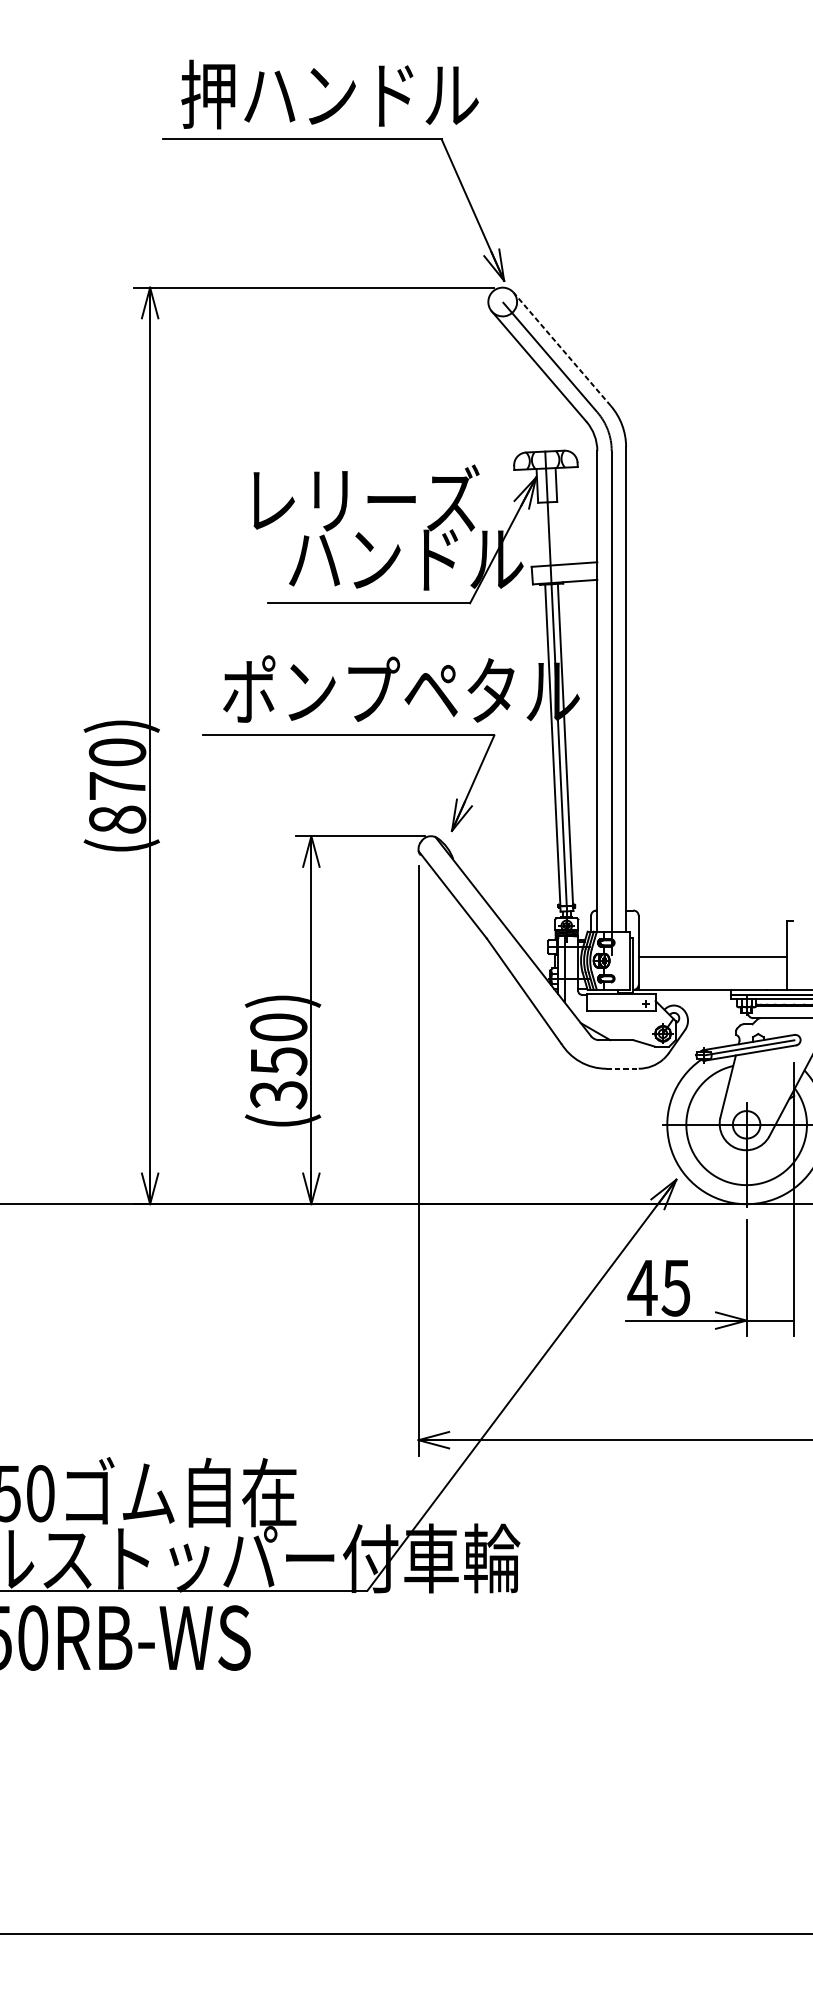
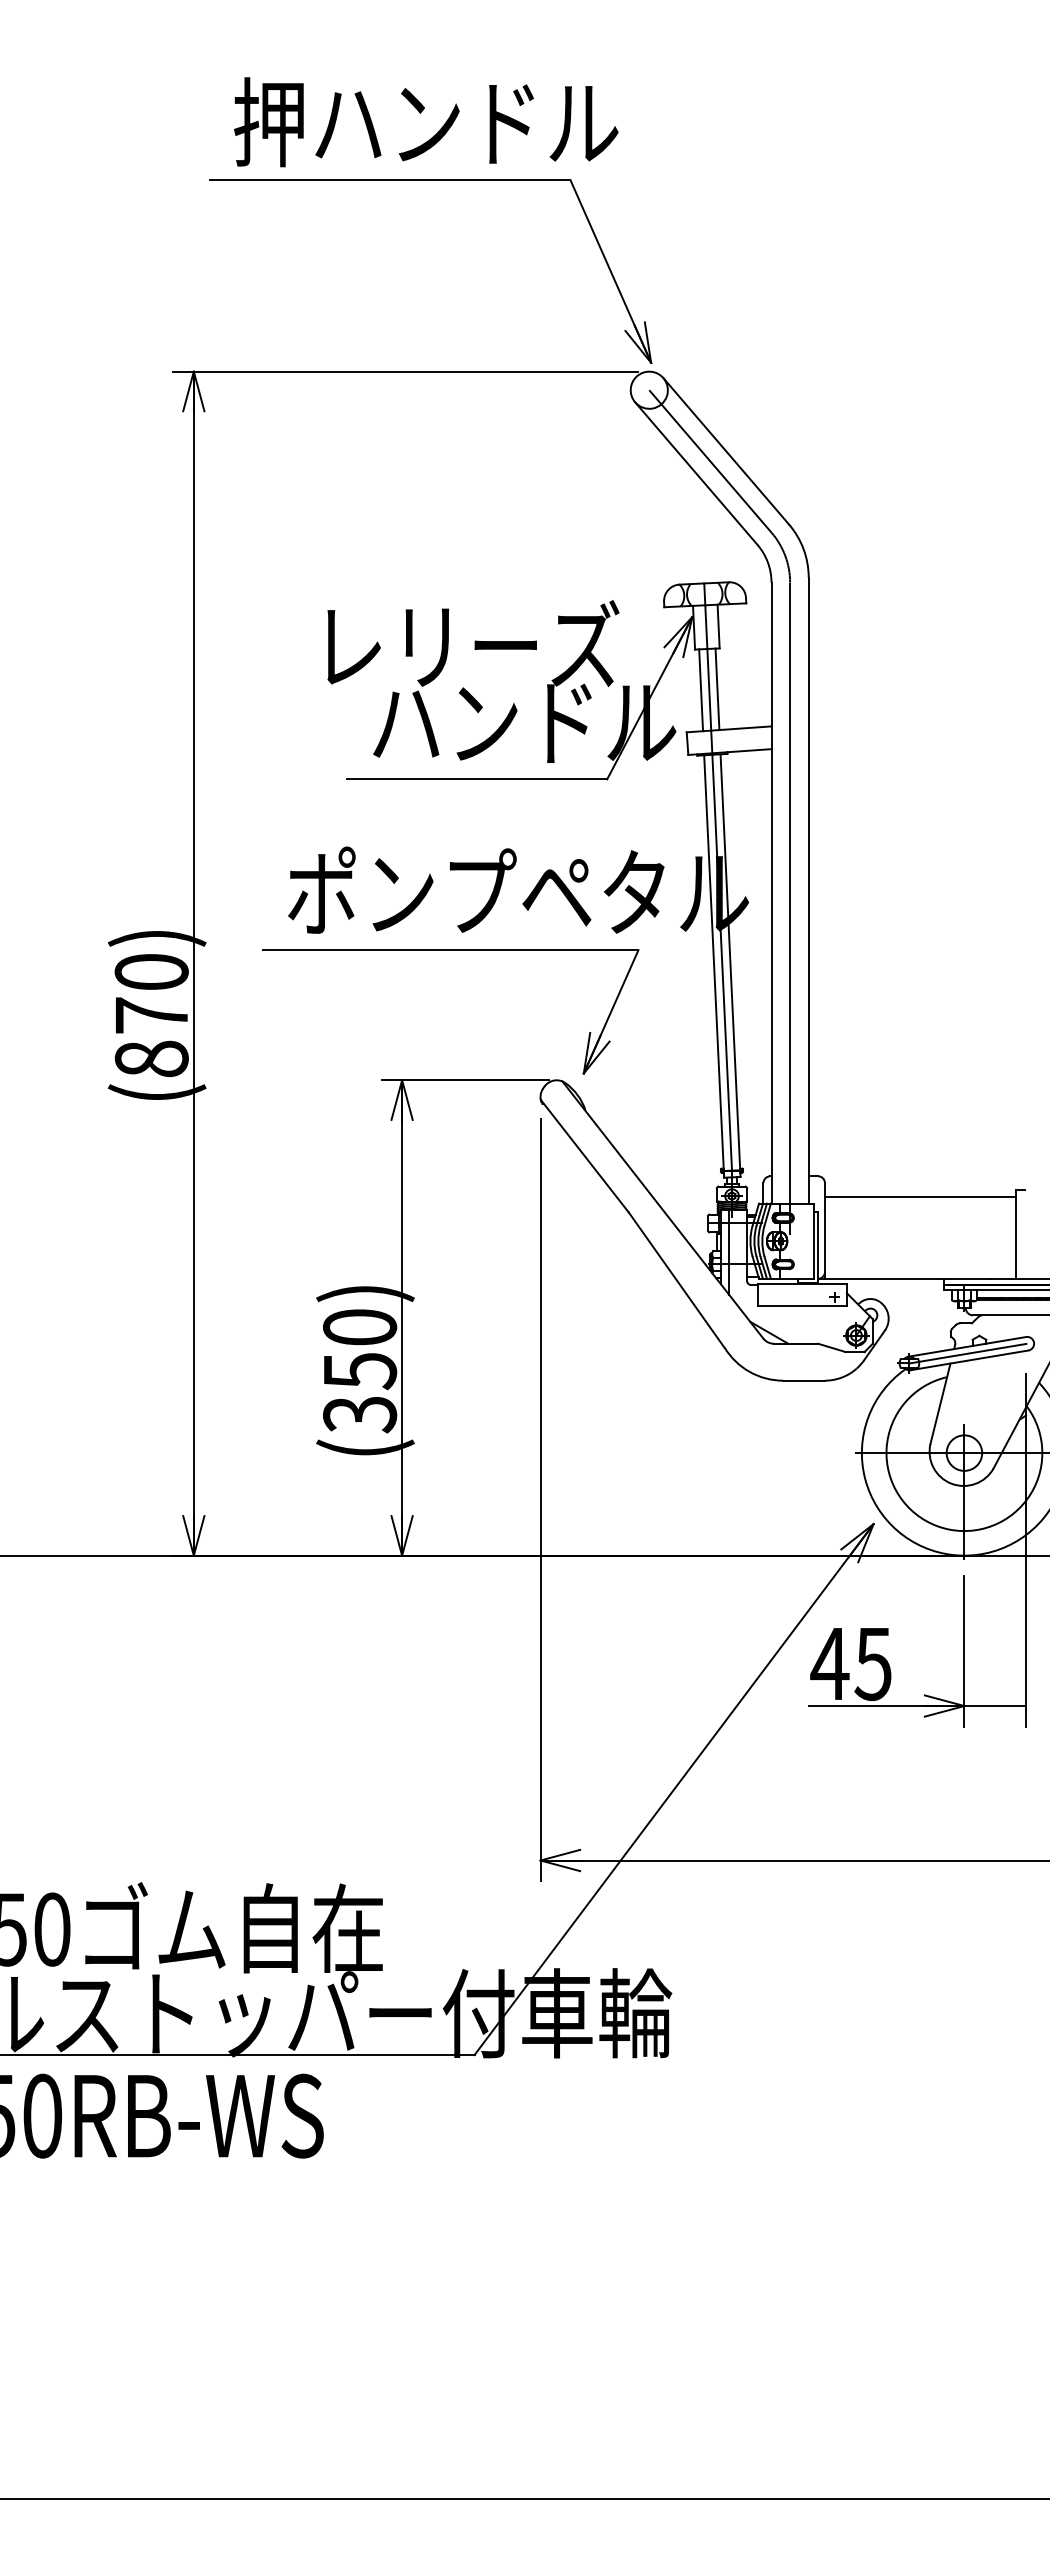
line: (561, 348) -> (725, 450), dashed -> solid
line: (555, 533) -> (717, 689), added
line: (543, 534) -> (701, 690), added
line: (712, 956) -> (920, 1196), moved
line: (622, 1068) -> (804, 1380), dashed -> solid

